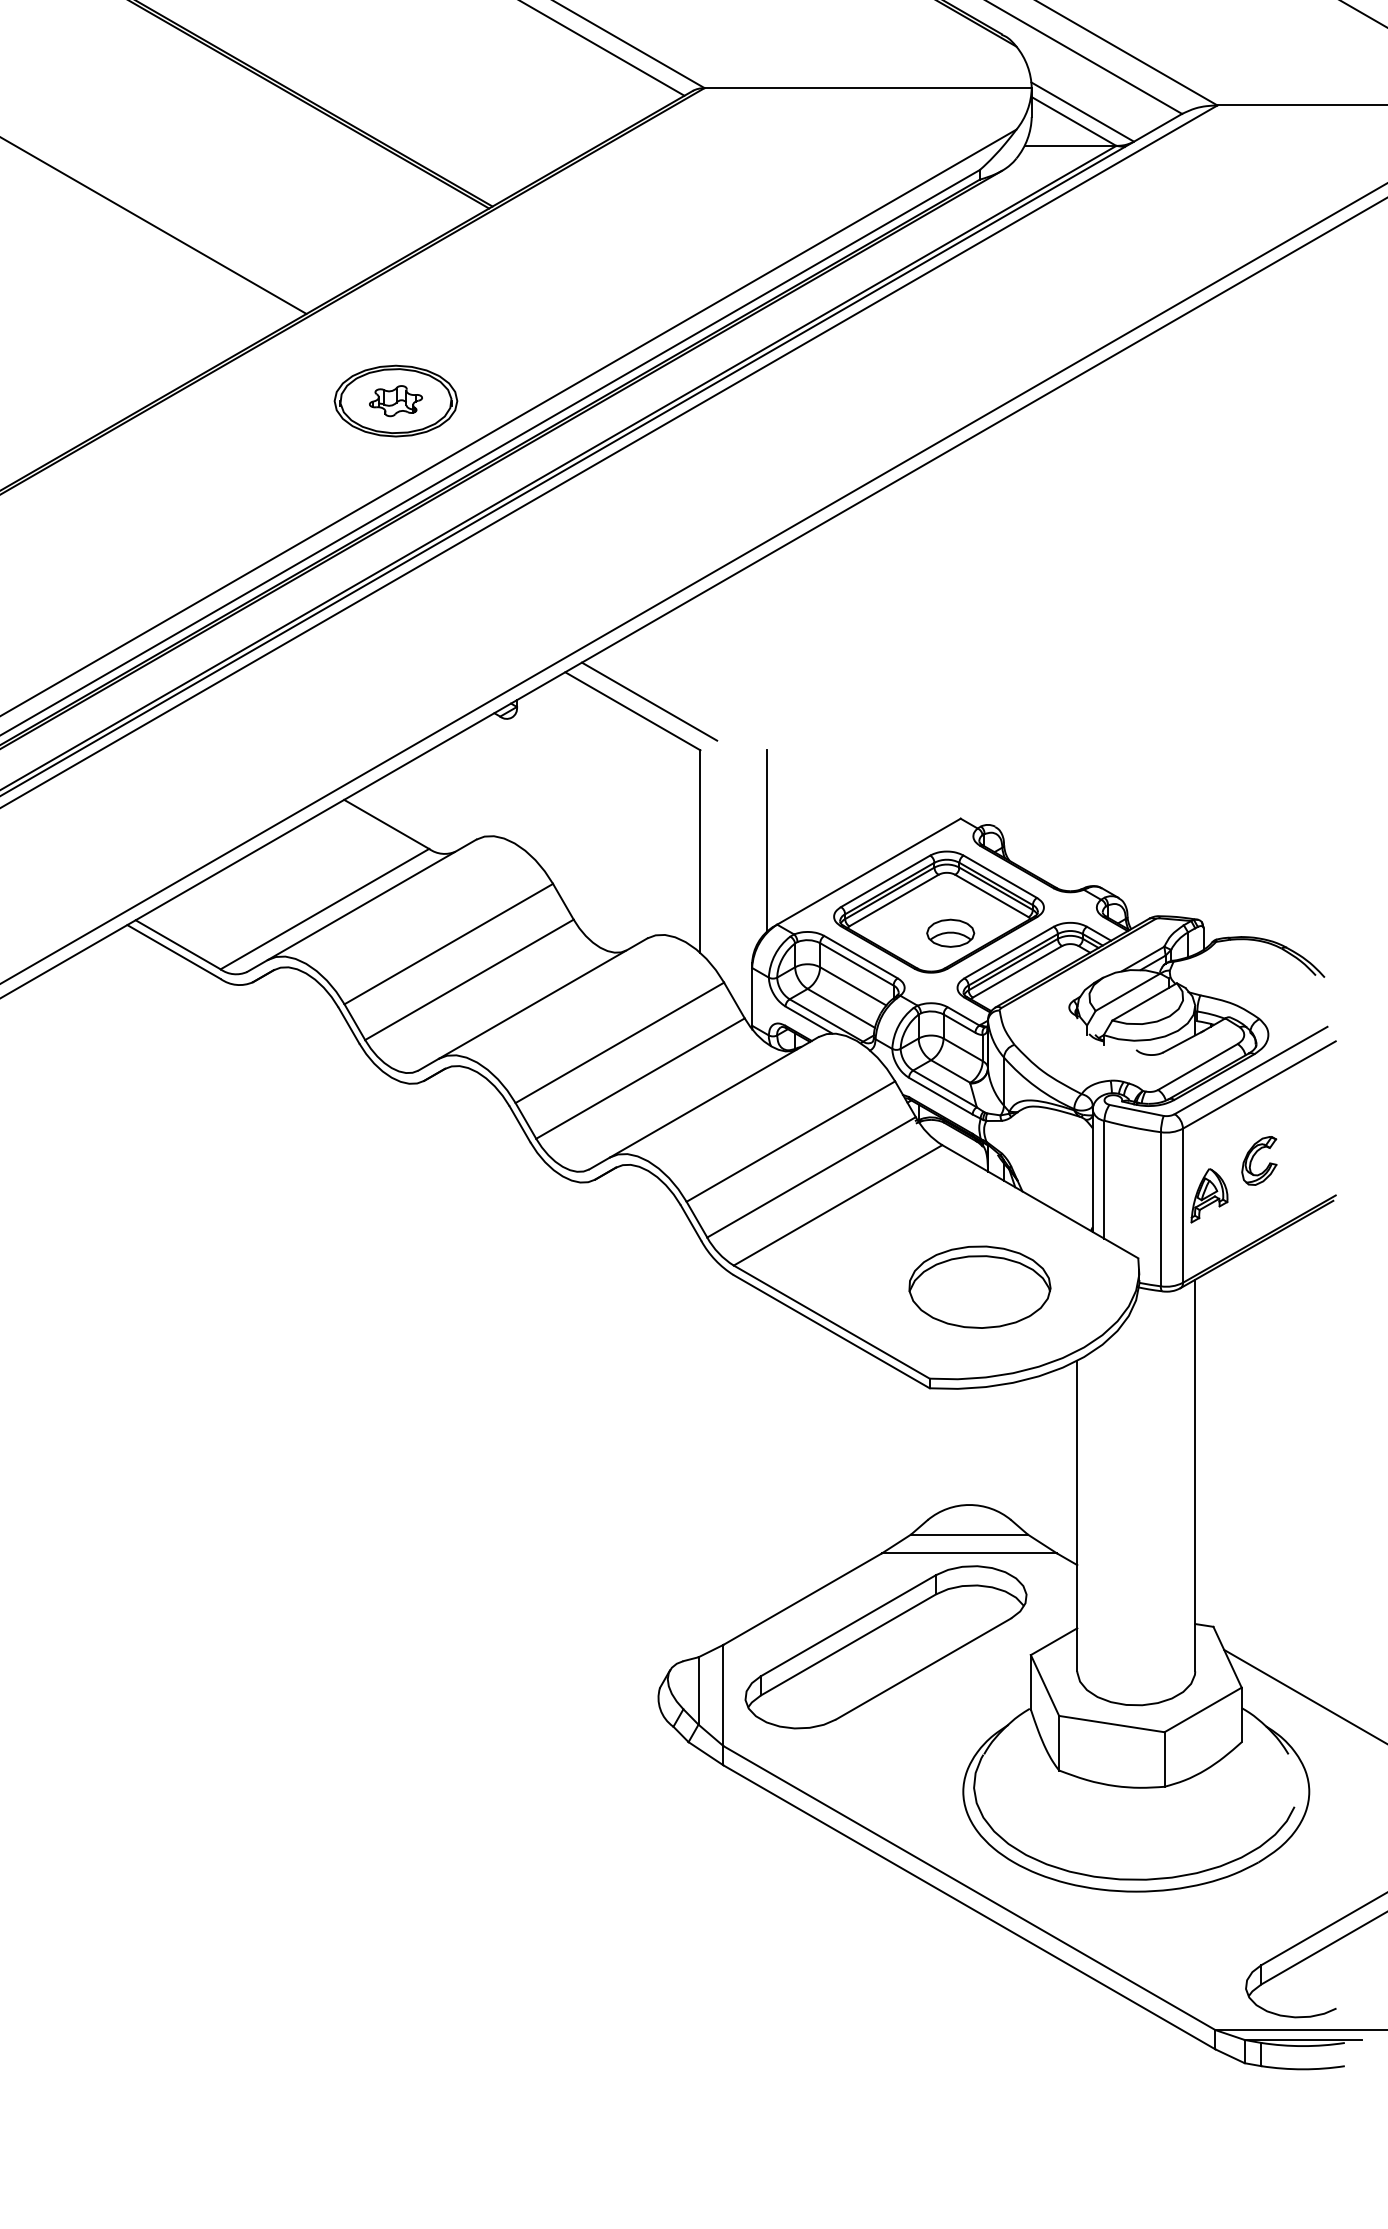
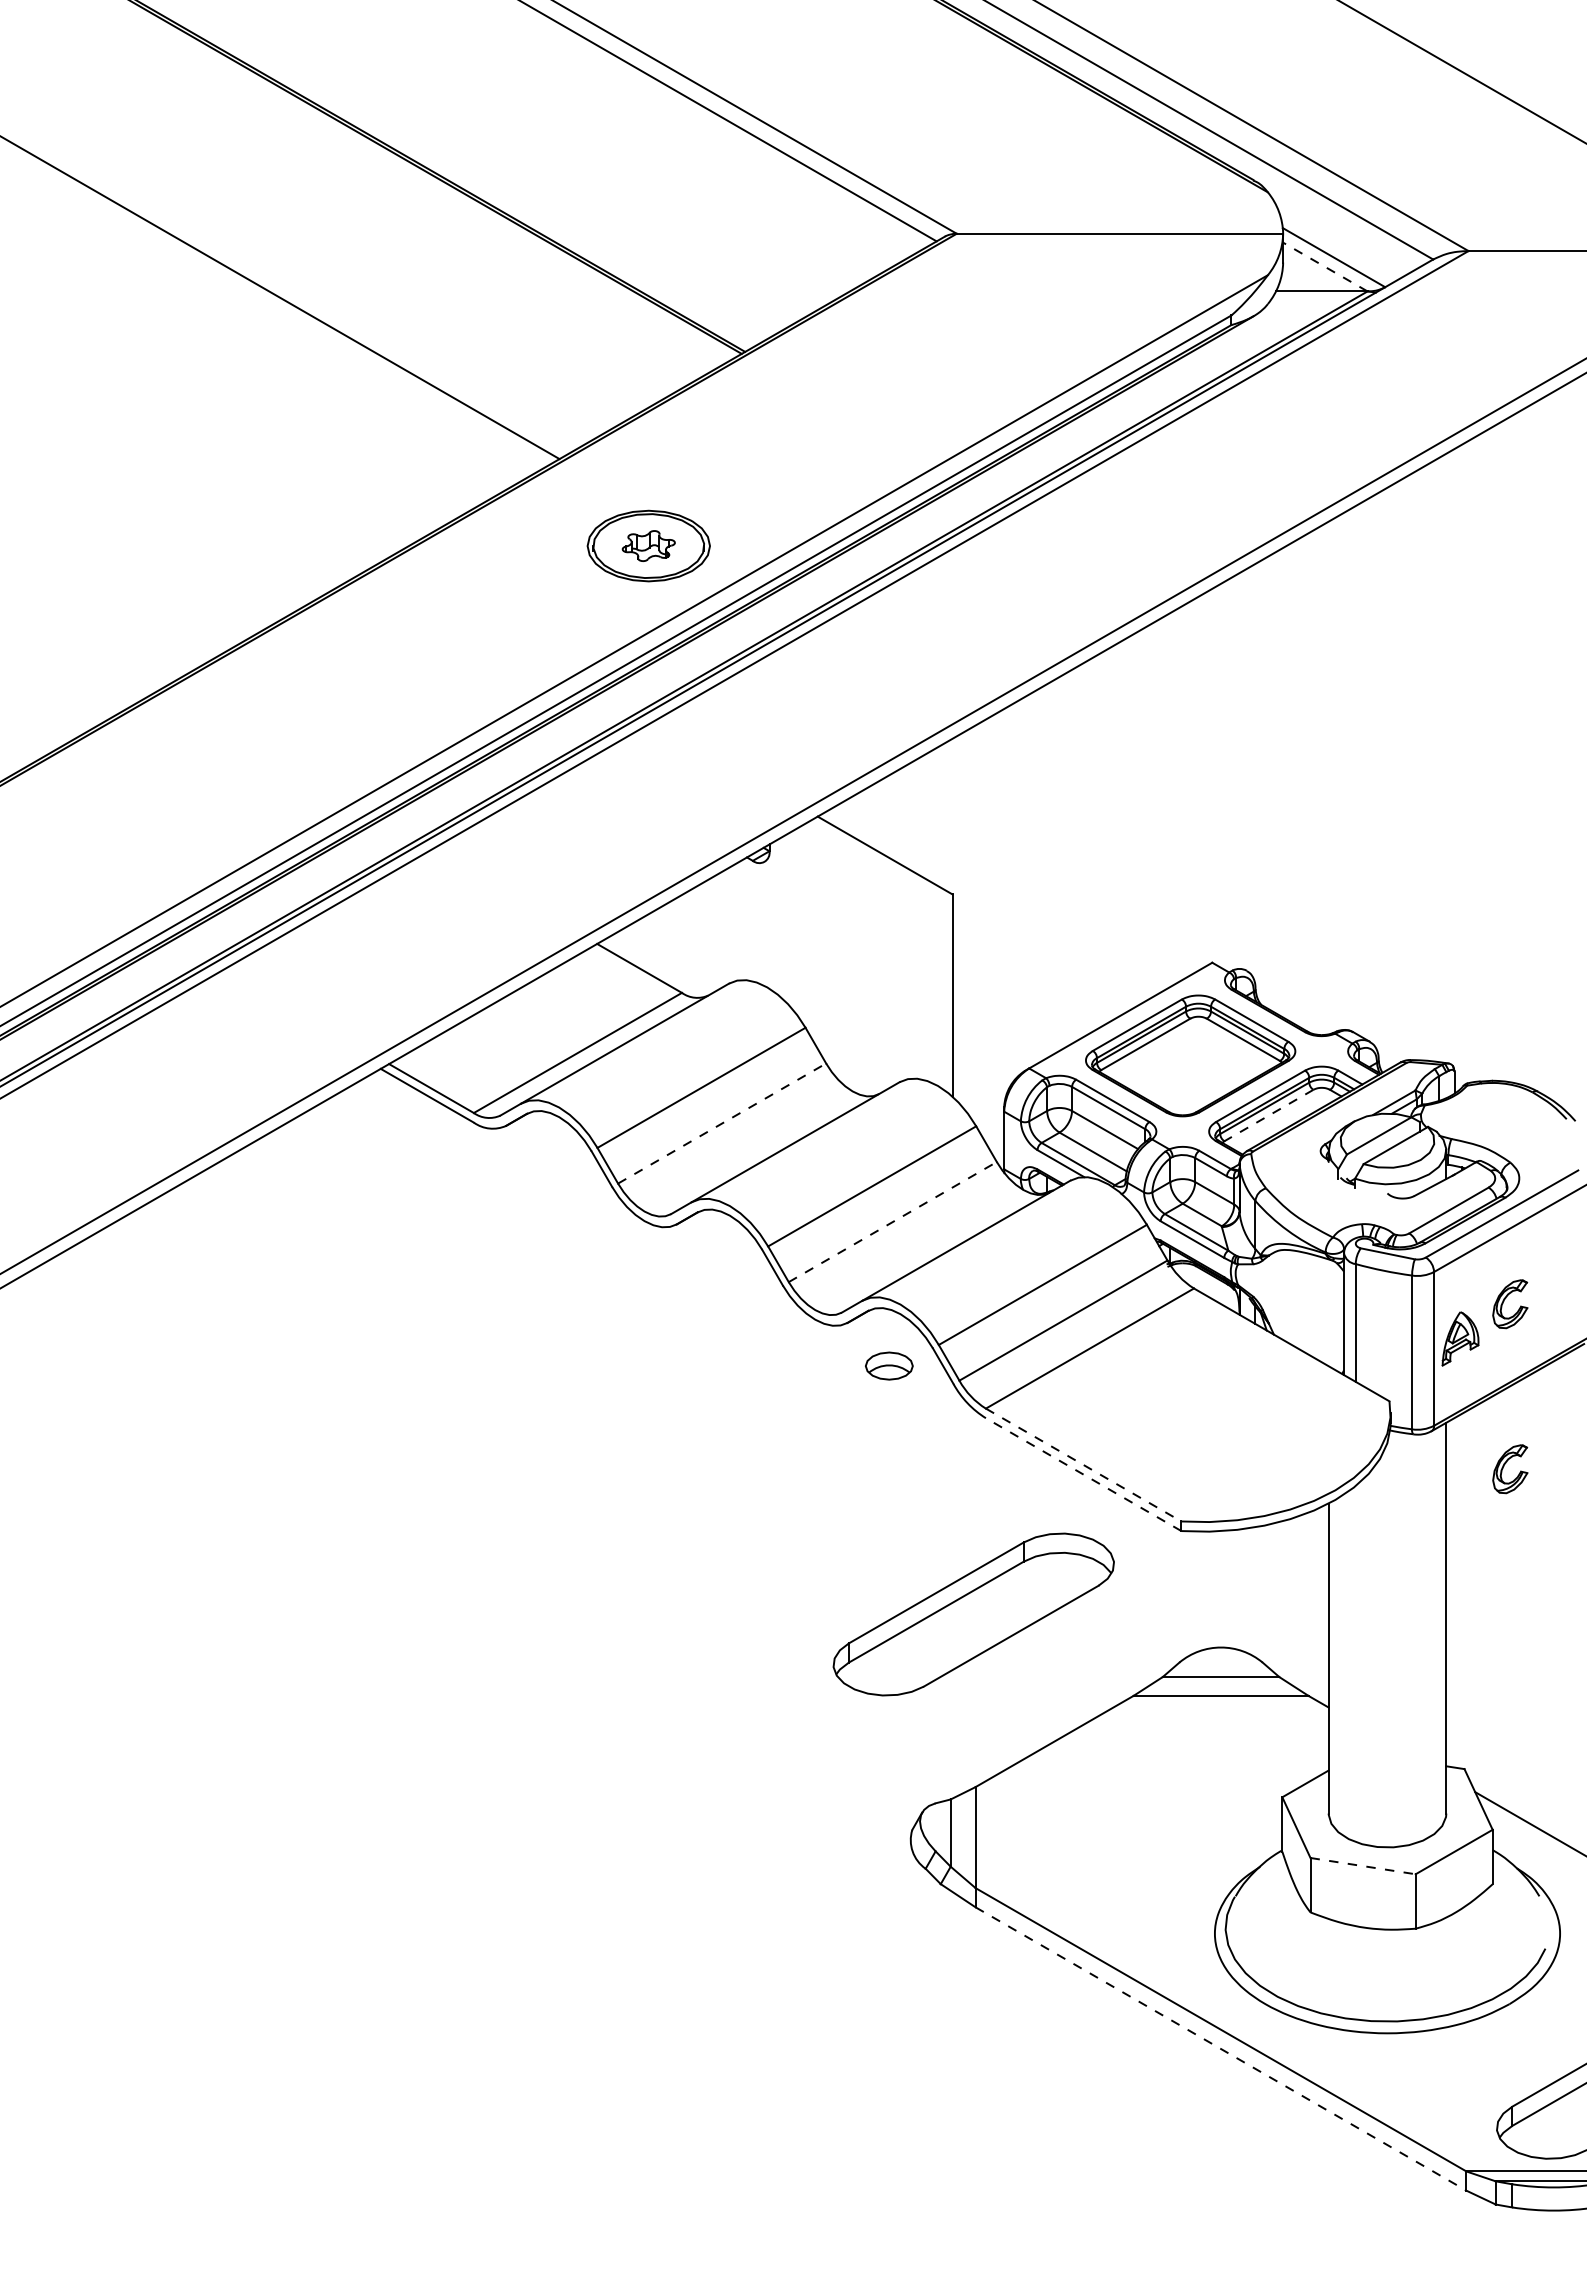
line: (1074, 121) -> (1325, 267), solid -> dashed
line: (649, 701) -> (901, 845), removed
line: (767, 840) -> (1019, 984), removed
part: (950, 932) -> (889, 1365), moved
line: (1017, 971) -> (1268, 1115), solid -> dashed
line: (469, 979) -> (722, 1123), solid -> dashed
line: (641, 1078) -> (893, 1221), solid -> dashed
part: (979, 1286) -> (1231, 1429), removed
line: (831, 1322) -> (1083, 1465), solid -> dashed
part: (1253, 1323) -> (1504, 1466), added
line: (831, 1331) -> (1083, 1474), solid -> dashed
part: (885, 1647) -> (973, 1614), moved
line: (1112, 1724) -> (1363, 1866), solid -> dashed
line: (969, 1907) -> (1221, 2049), solid -> dashed

